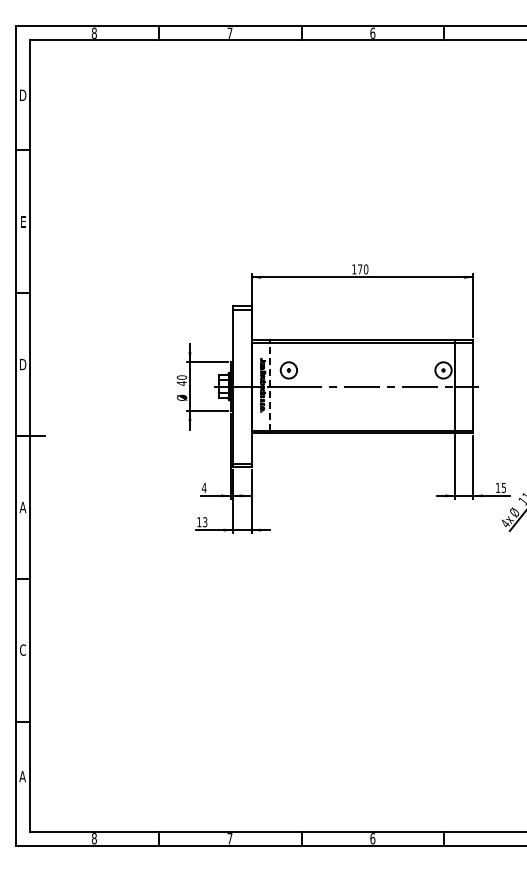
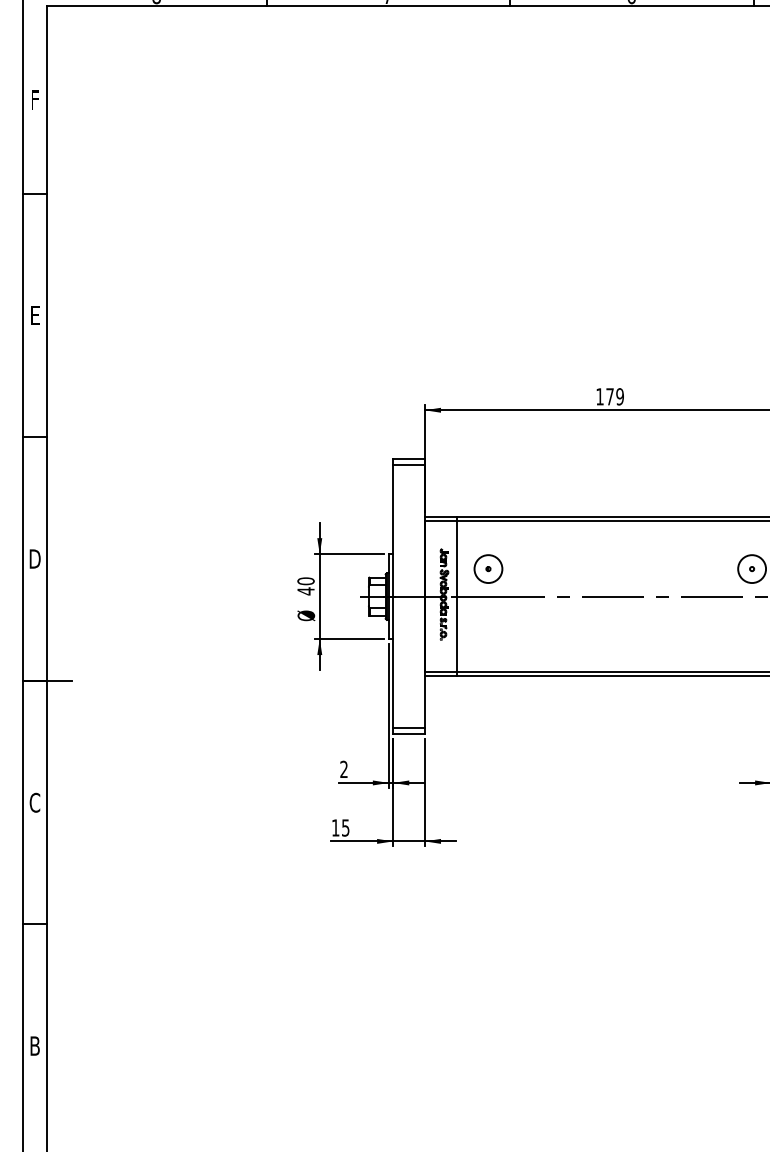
text: (23, 94) -> (35, 98), D -> F
text: (365, 269) -> (619, 396), 170 -> 179
line: (270, 386) -> (457, 596), dashed -> solid
text: (203, 487) -> (342, 768), 4 -> 2
text: (22, 507) -> (34, 802), A -> C
text: (205, 521) -> (346, 826), 13 -> 15
text: (23, 649) -> (35, 1044), C -> B

